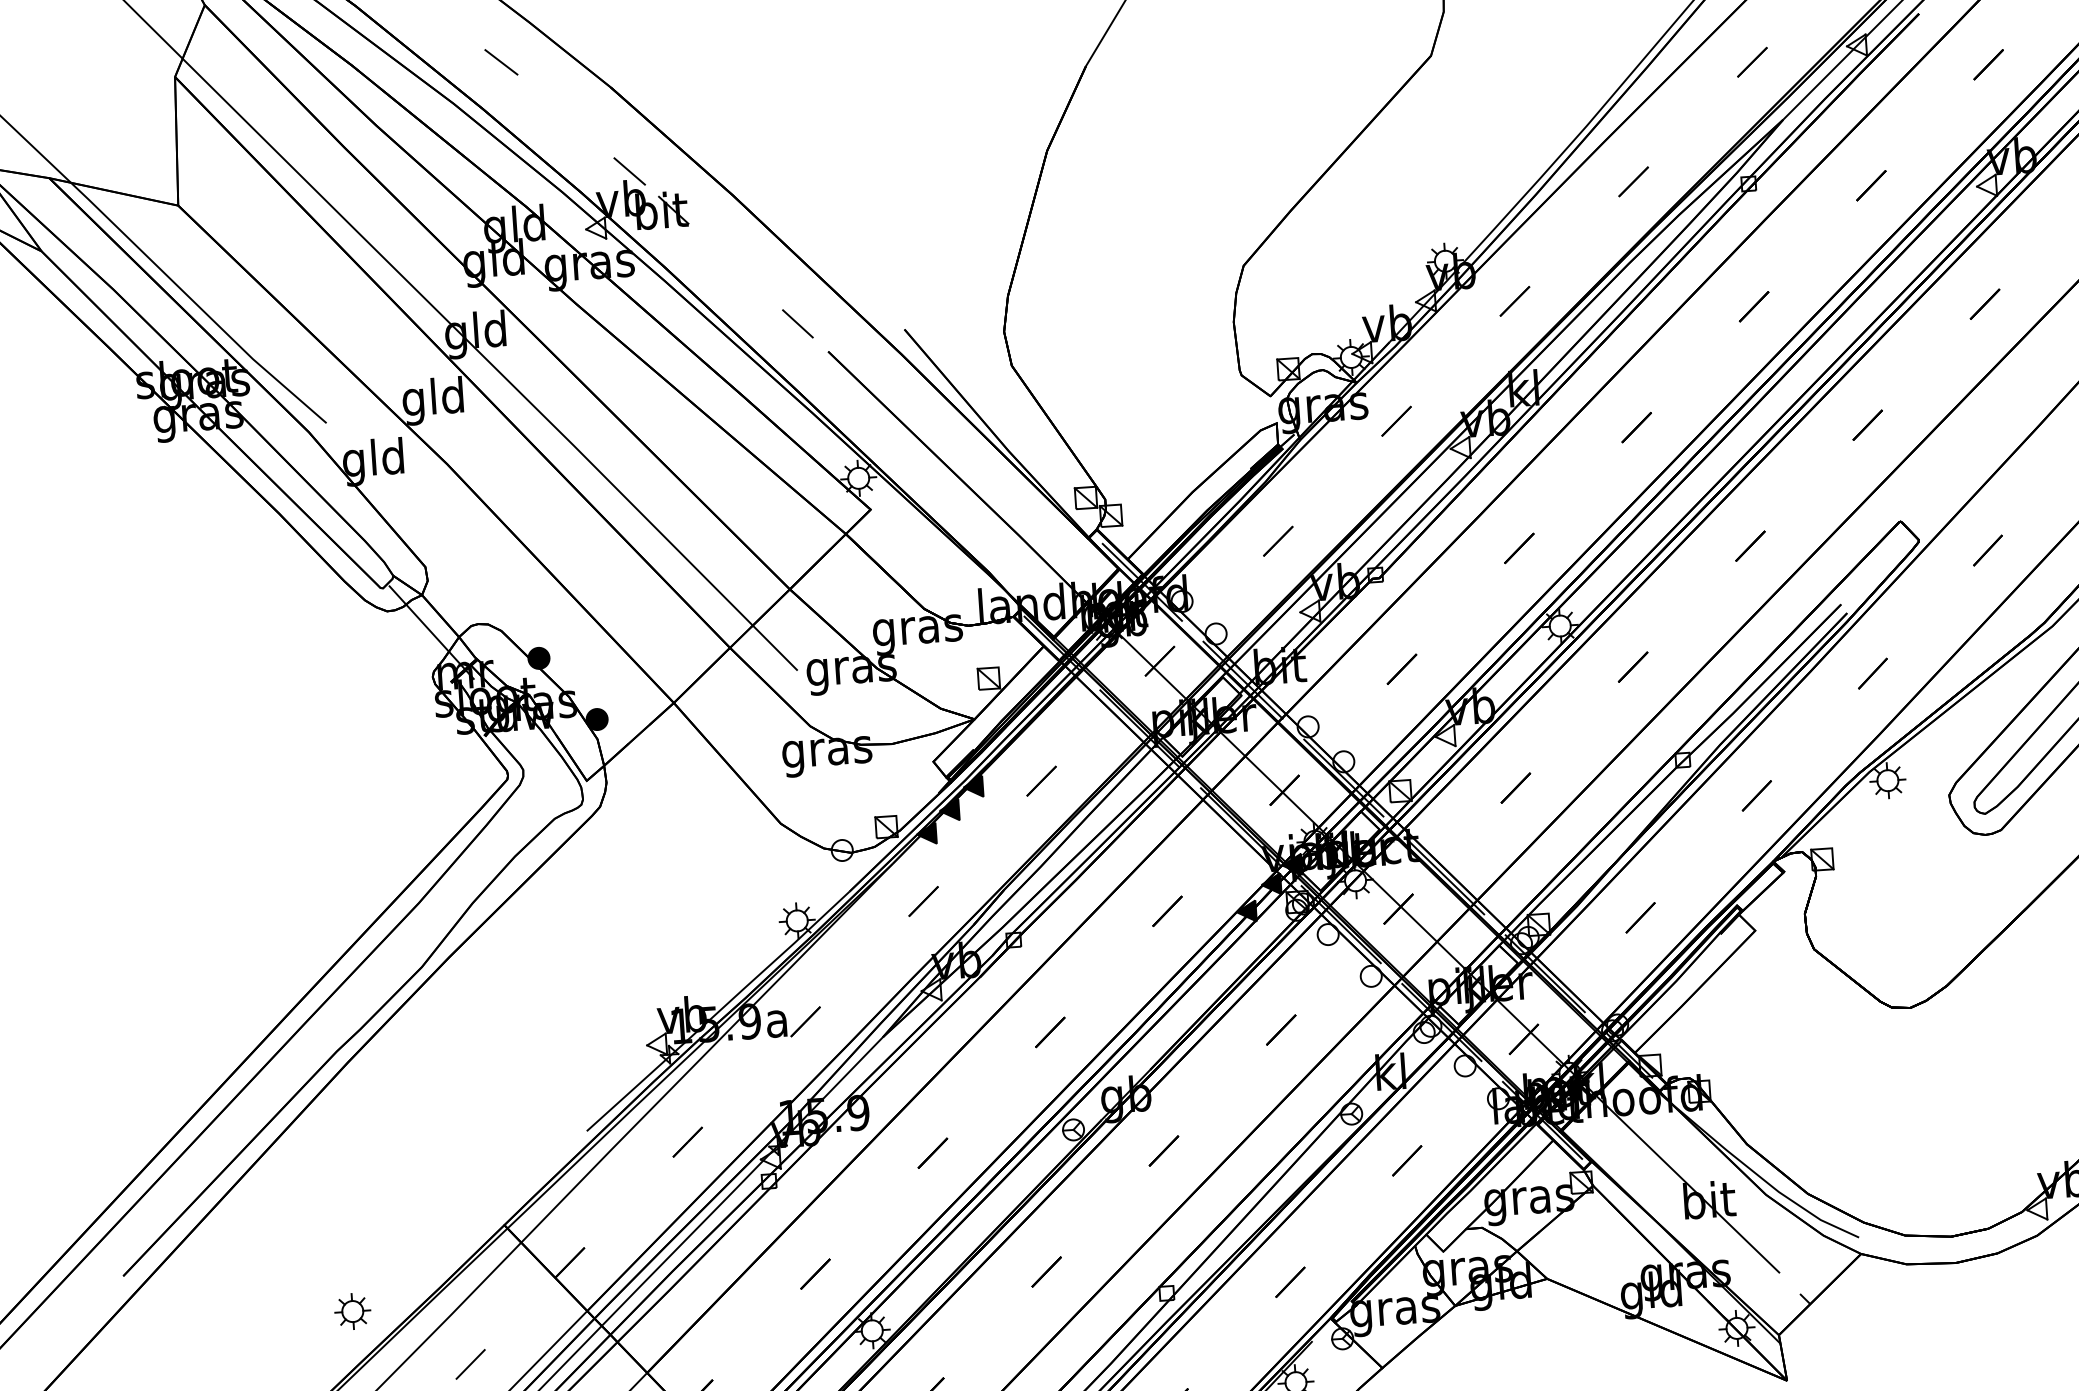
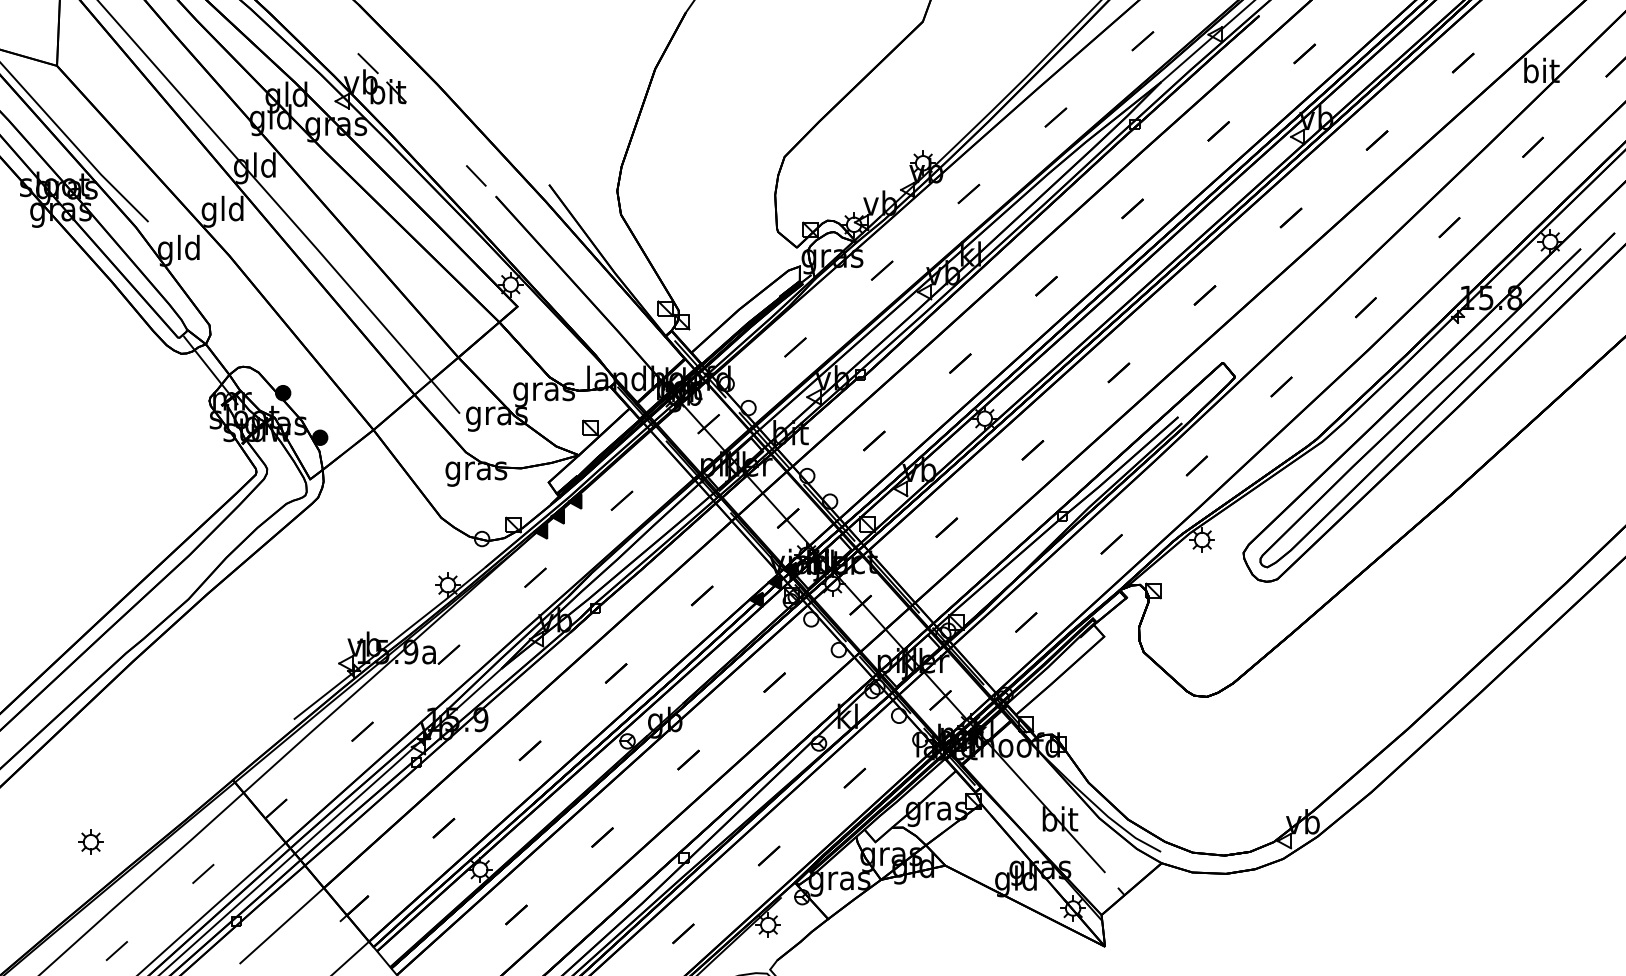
part: (352, 1310) -> (90, 841), moved

